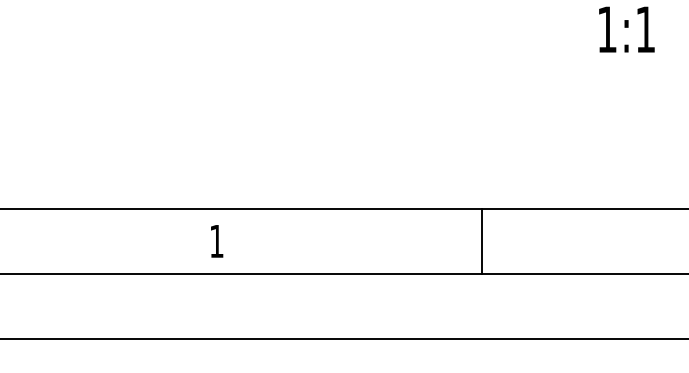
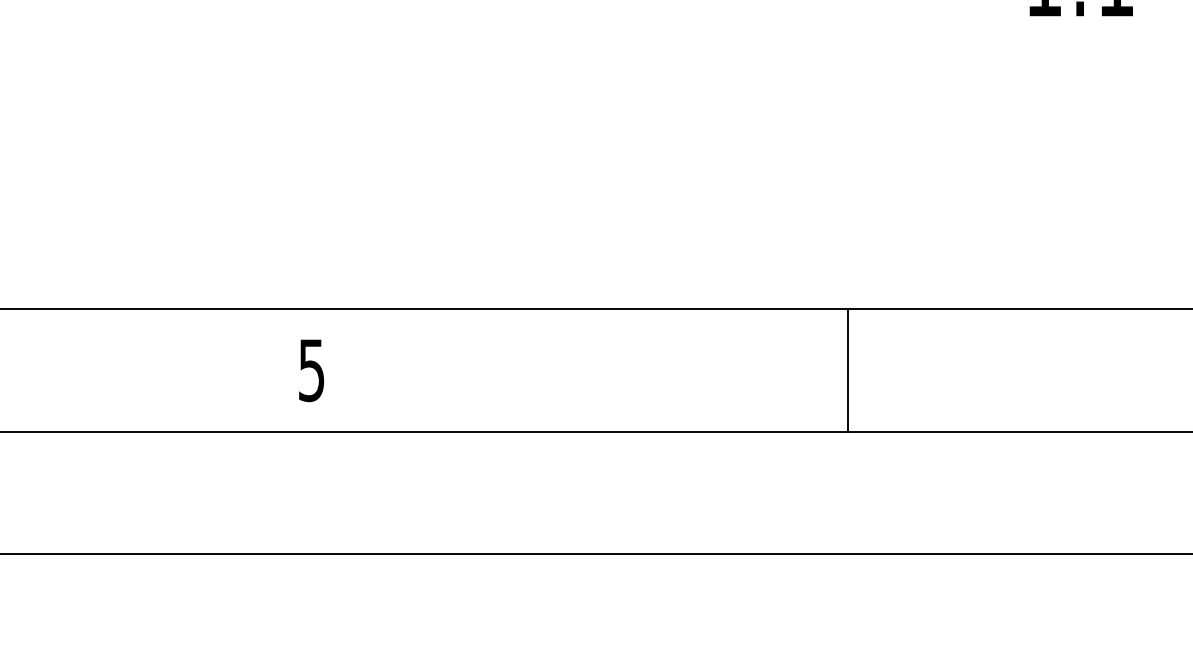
text: (216, 241) -> (311, 370), 1 -> 5
line: (481, 241) -> (847, 370), moved

